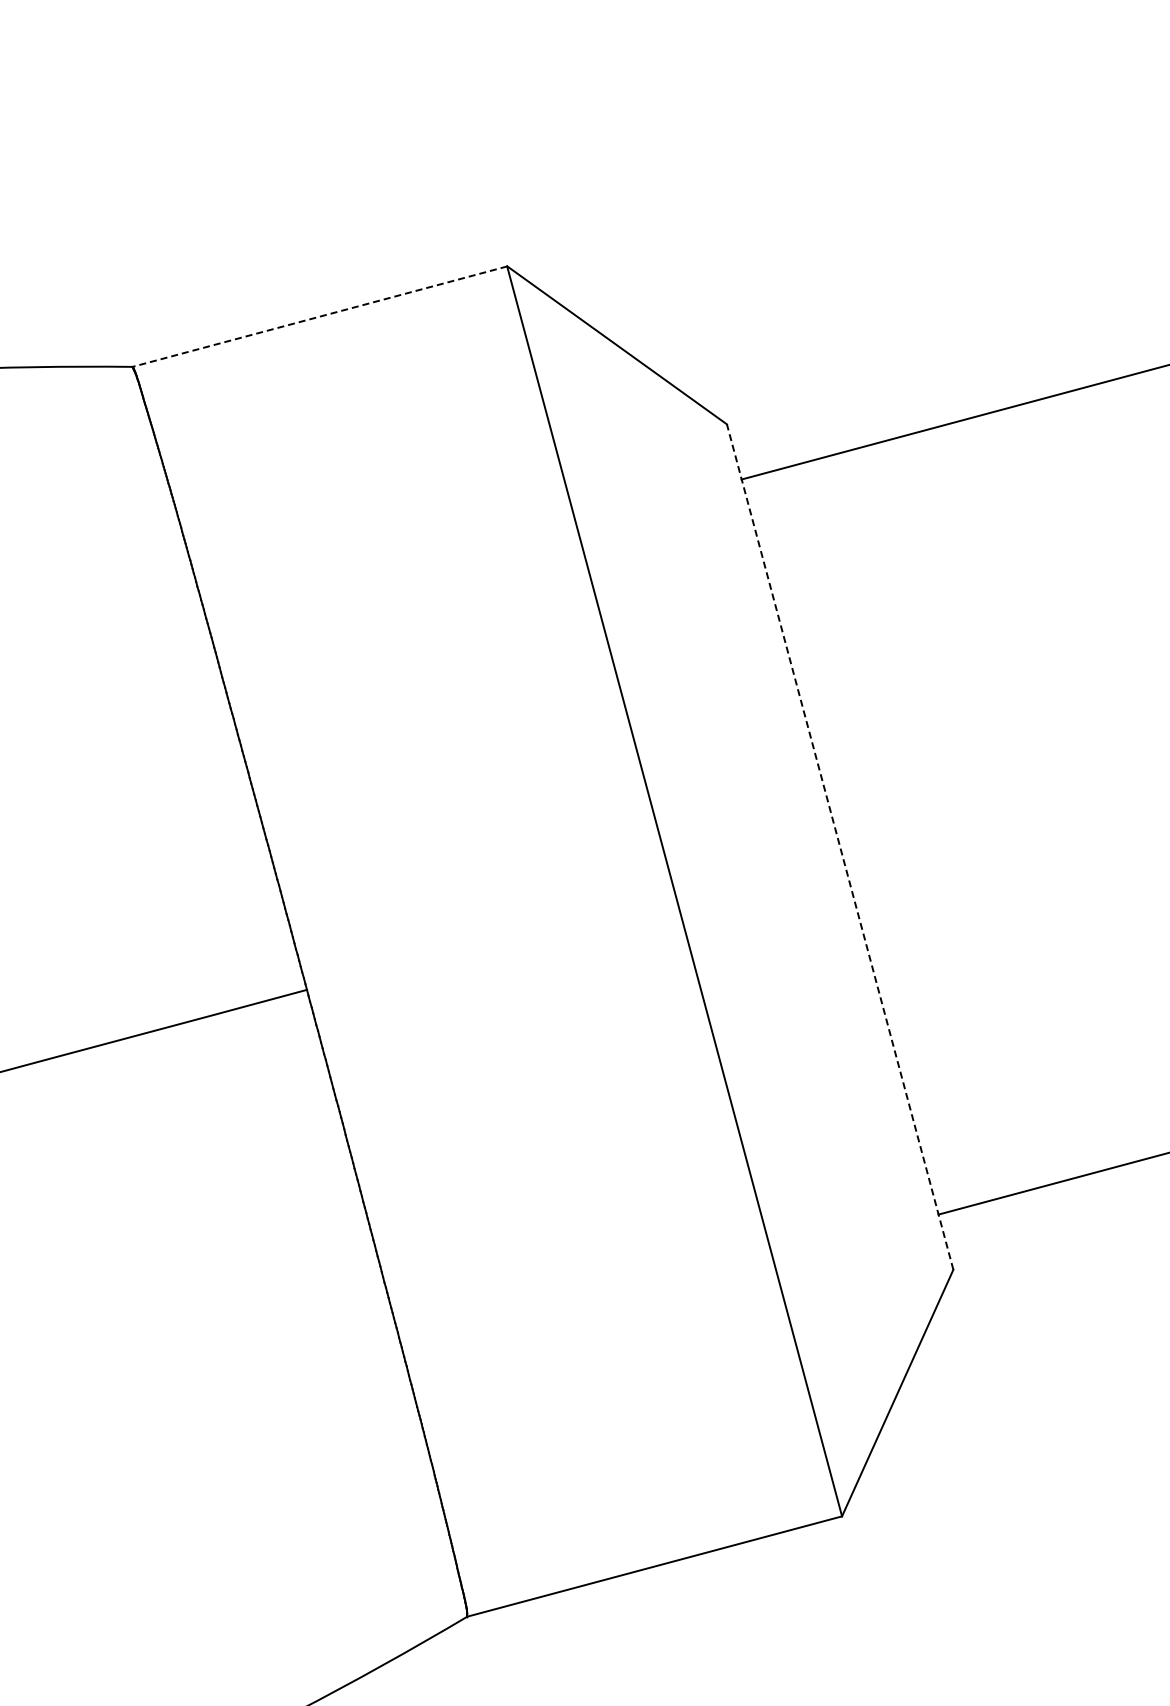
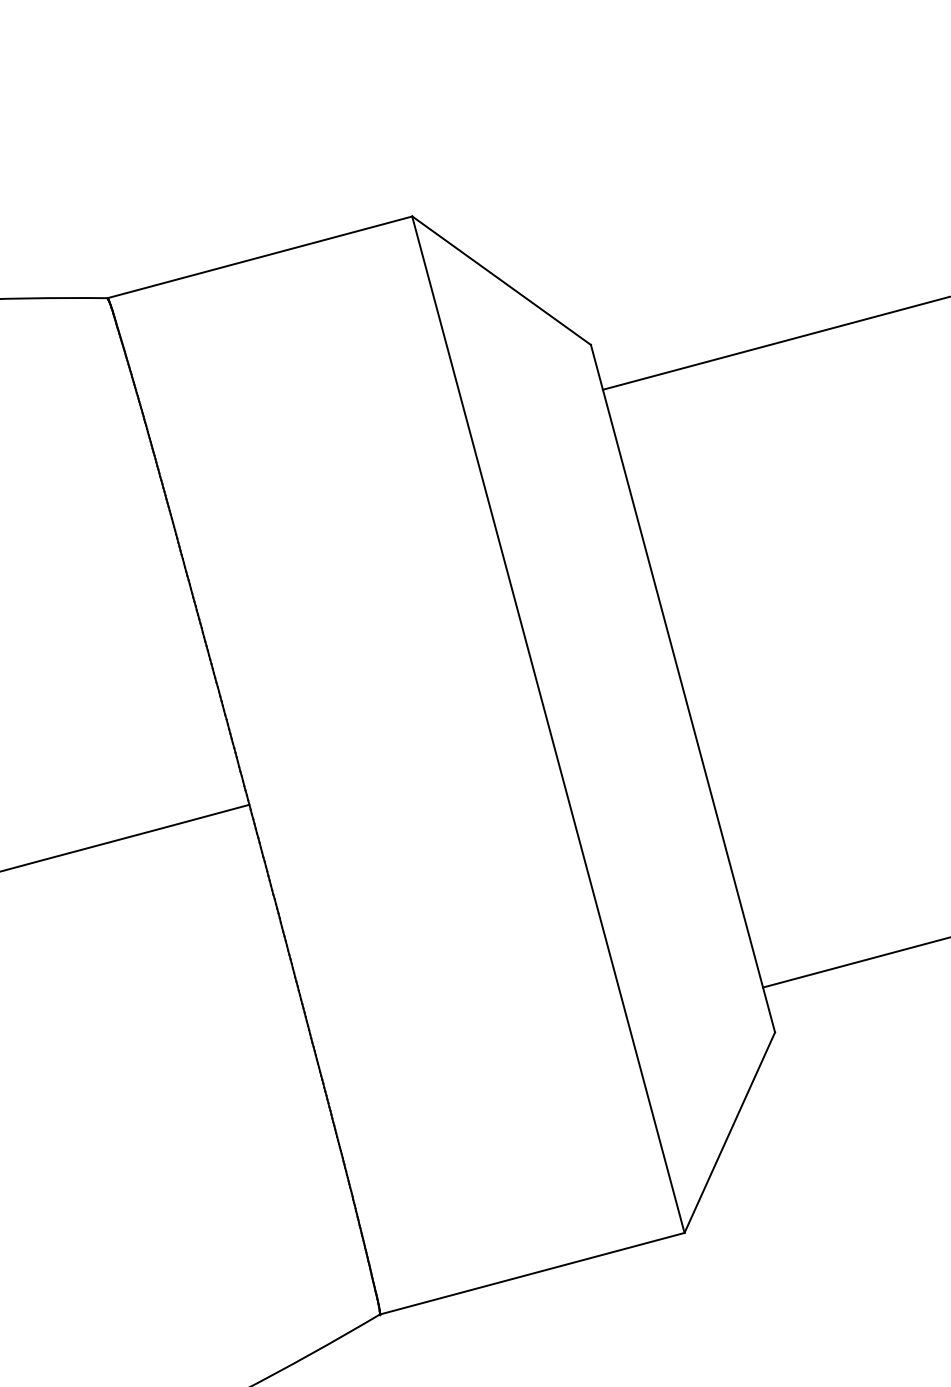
line: (319, 316) -> (259, 257), dashed -> solid
line: (840, 847) -> (683, 689), dashed -> solid

